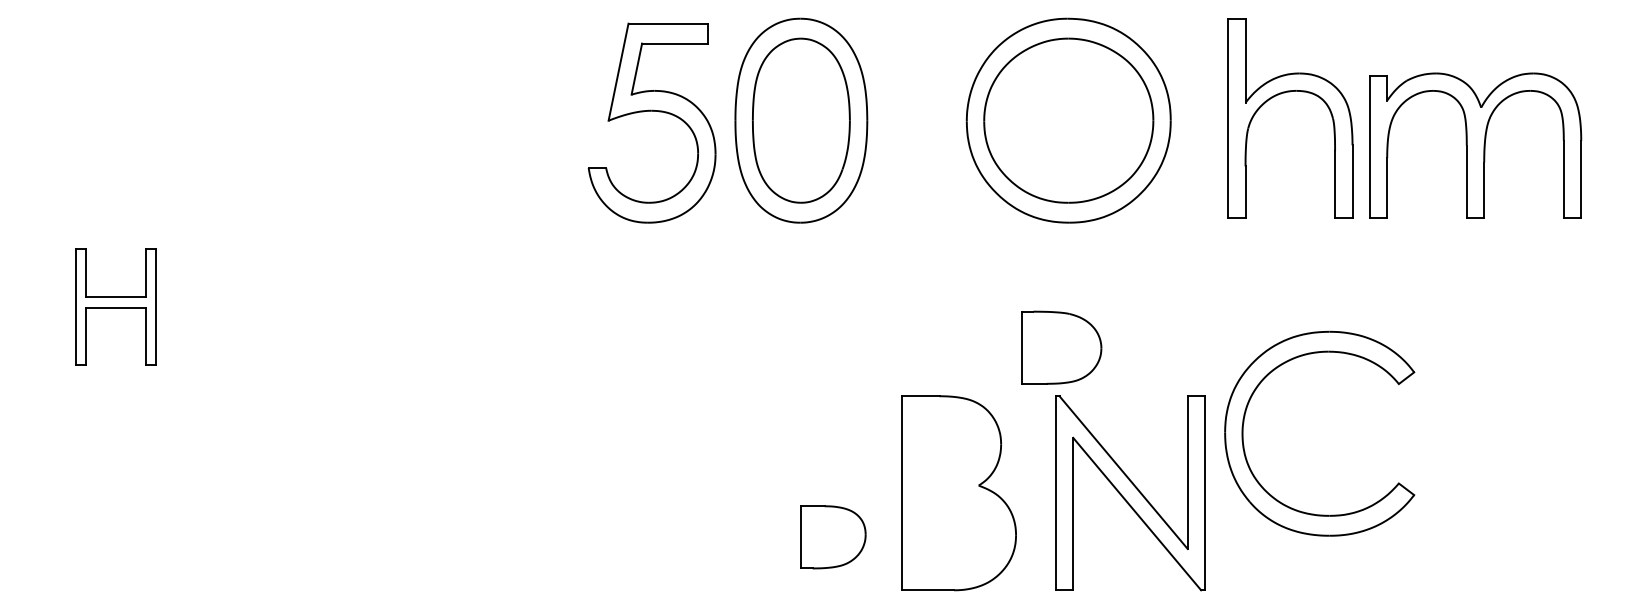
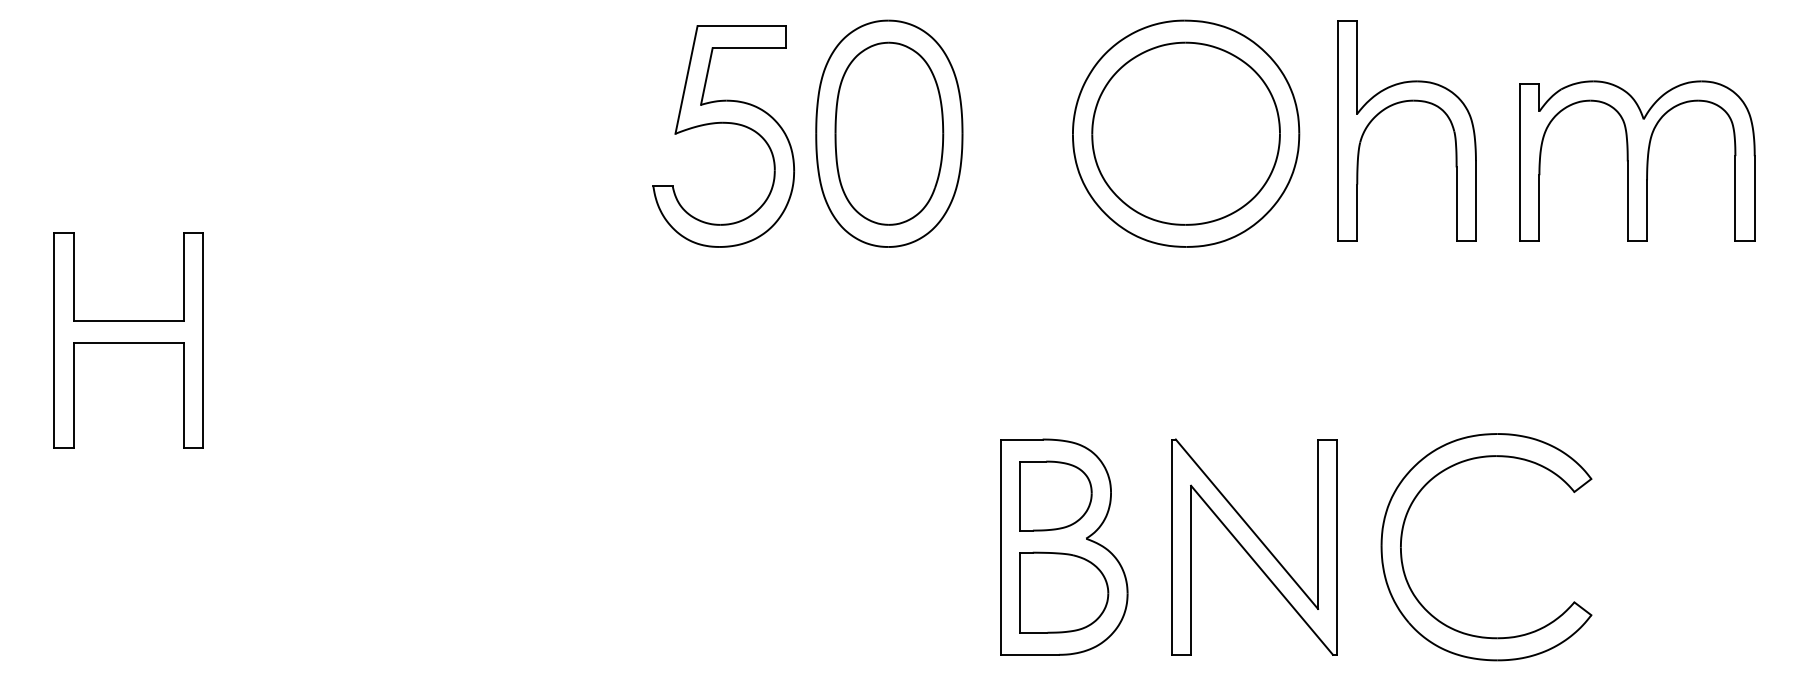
part: (1281, 94) -> (1397, 104), moved
part: (115, 307) -> (128, 340), size x1.67
part: (1061, 347) -> (1064, 592), moved
part: (1243, 440) -> (1402, 554), moved
part: (833, 536) -> (1055, 495), moved

